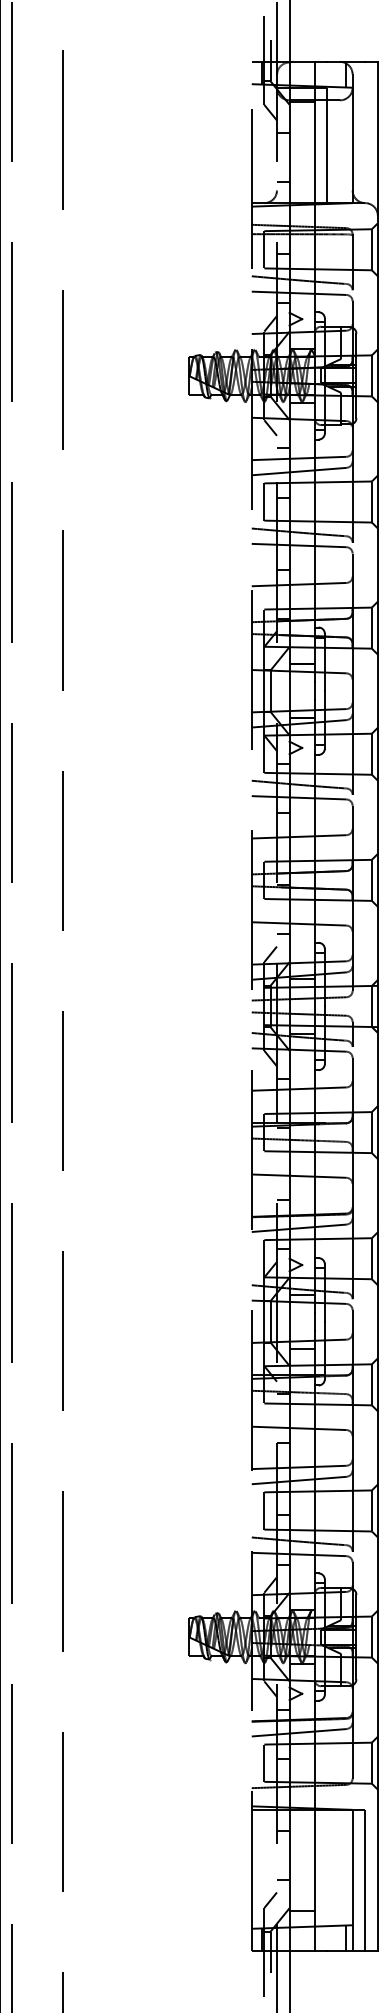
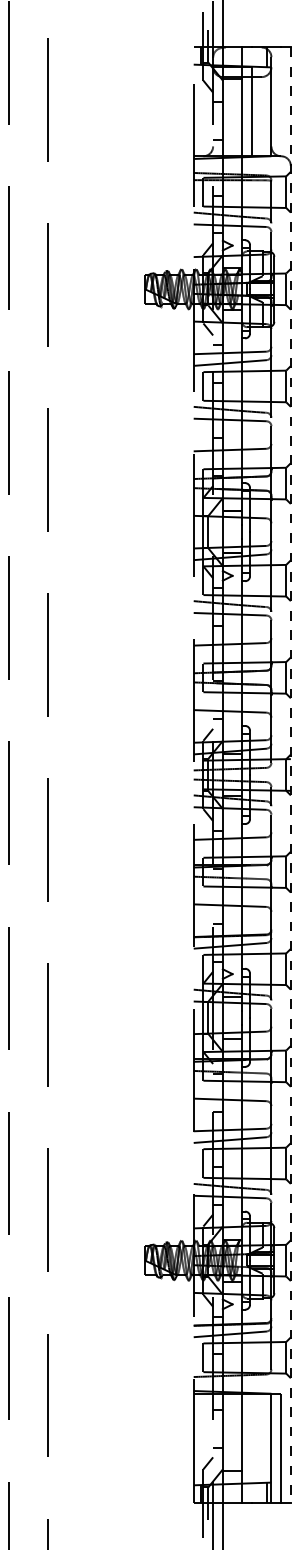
line: (377, 1007) -> (290, 775), solid -> dashed

